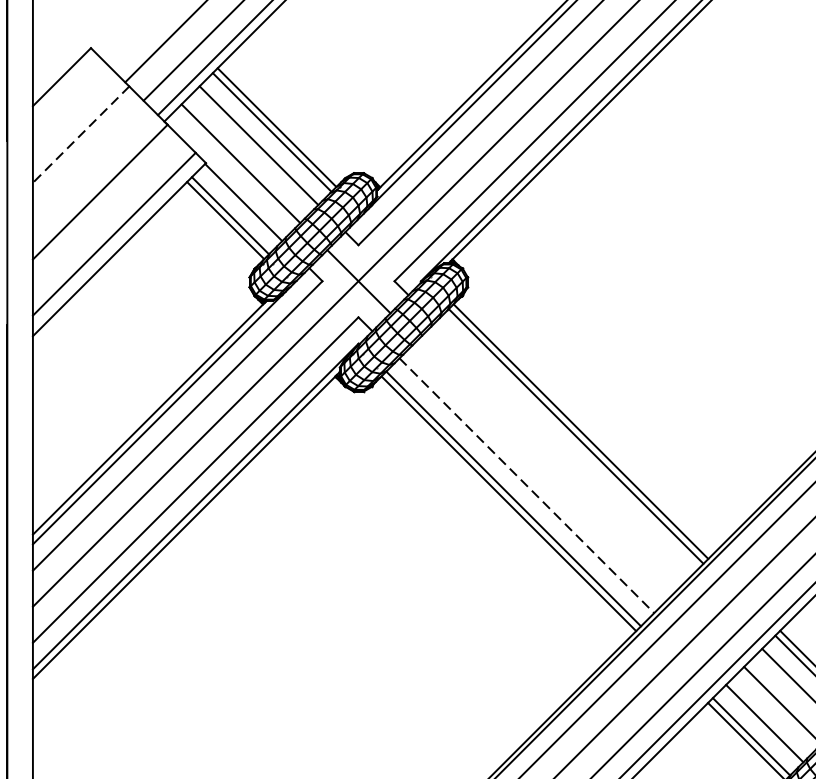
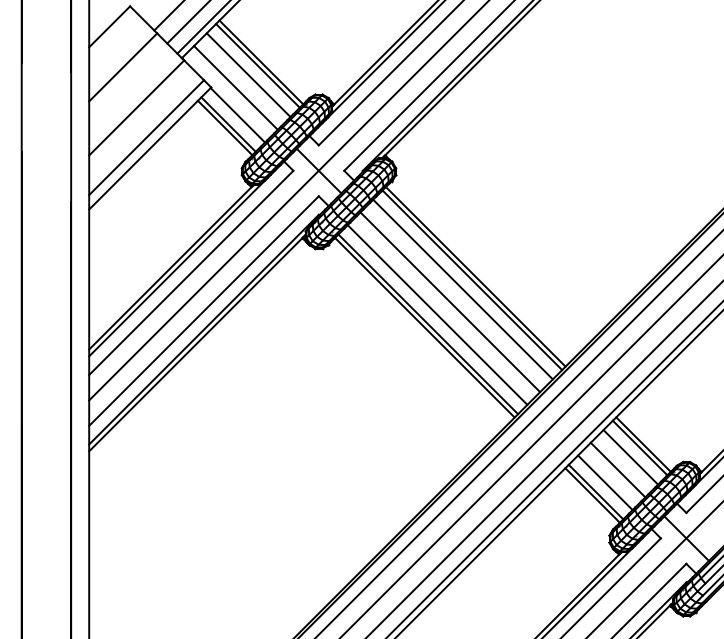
line: (80, 134) -> (122, 67), dashed -> solid
line: (562, 449) -> (462, 289), added
line: (545, 467) -> (450, 302), added
line: (526, 486) -> (437, 315), dashed -> solid

